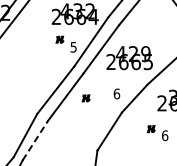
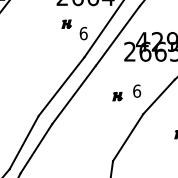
text: (73, 46) -> (83, 32), 5 -> 6
part: (85, 98) -> (116, 96), moved
line: (35, 140) -> (36, 148), dashed -> solid

